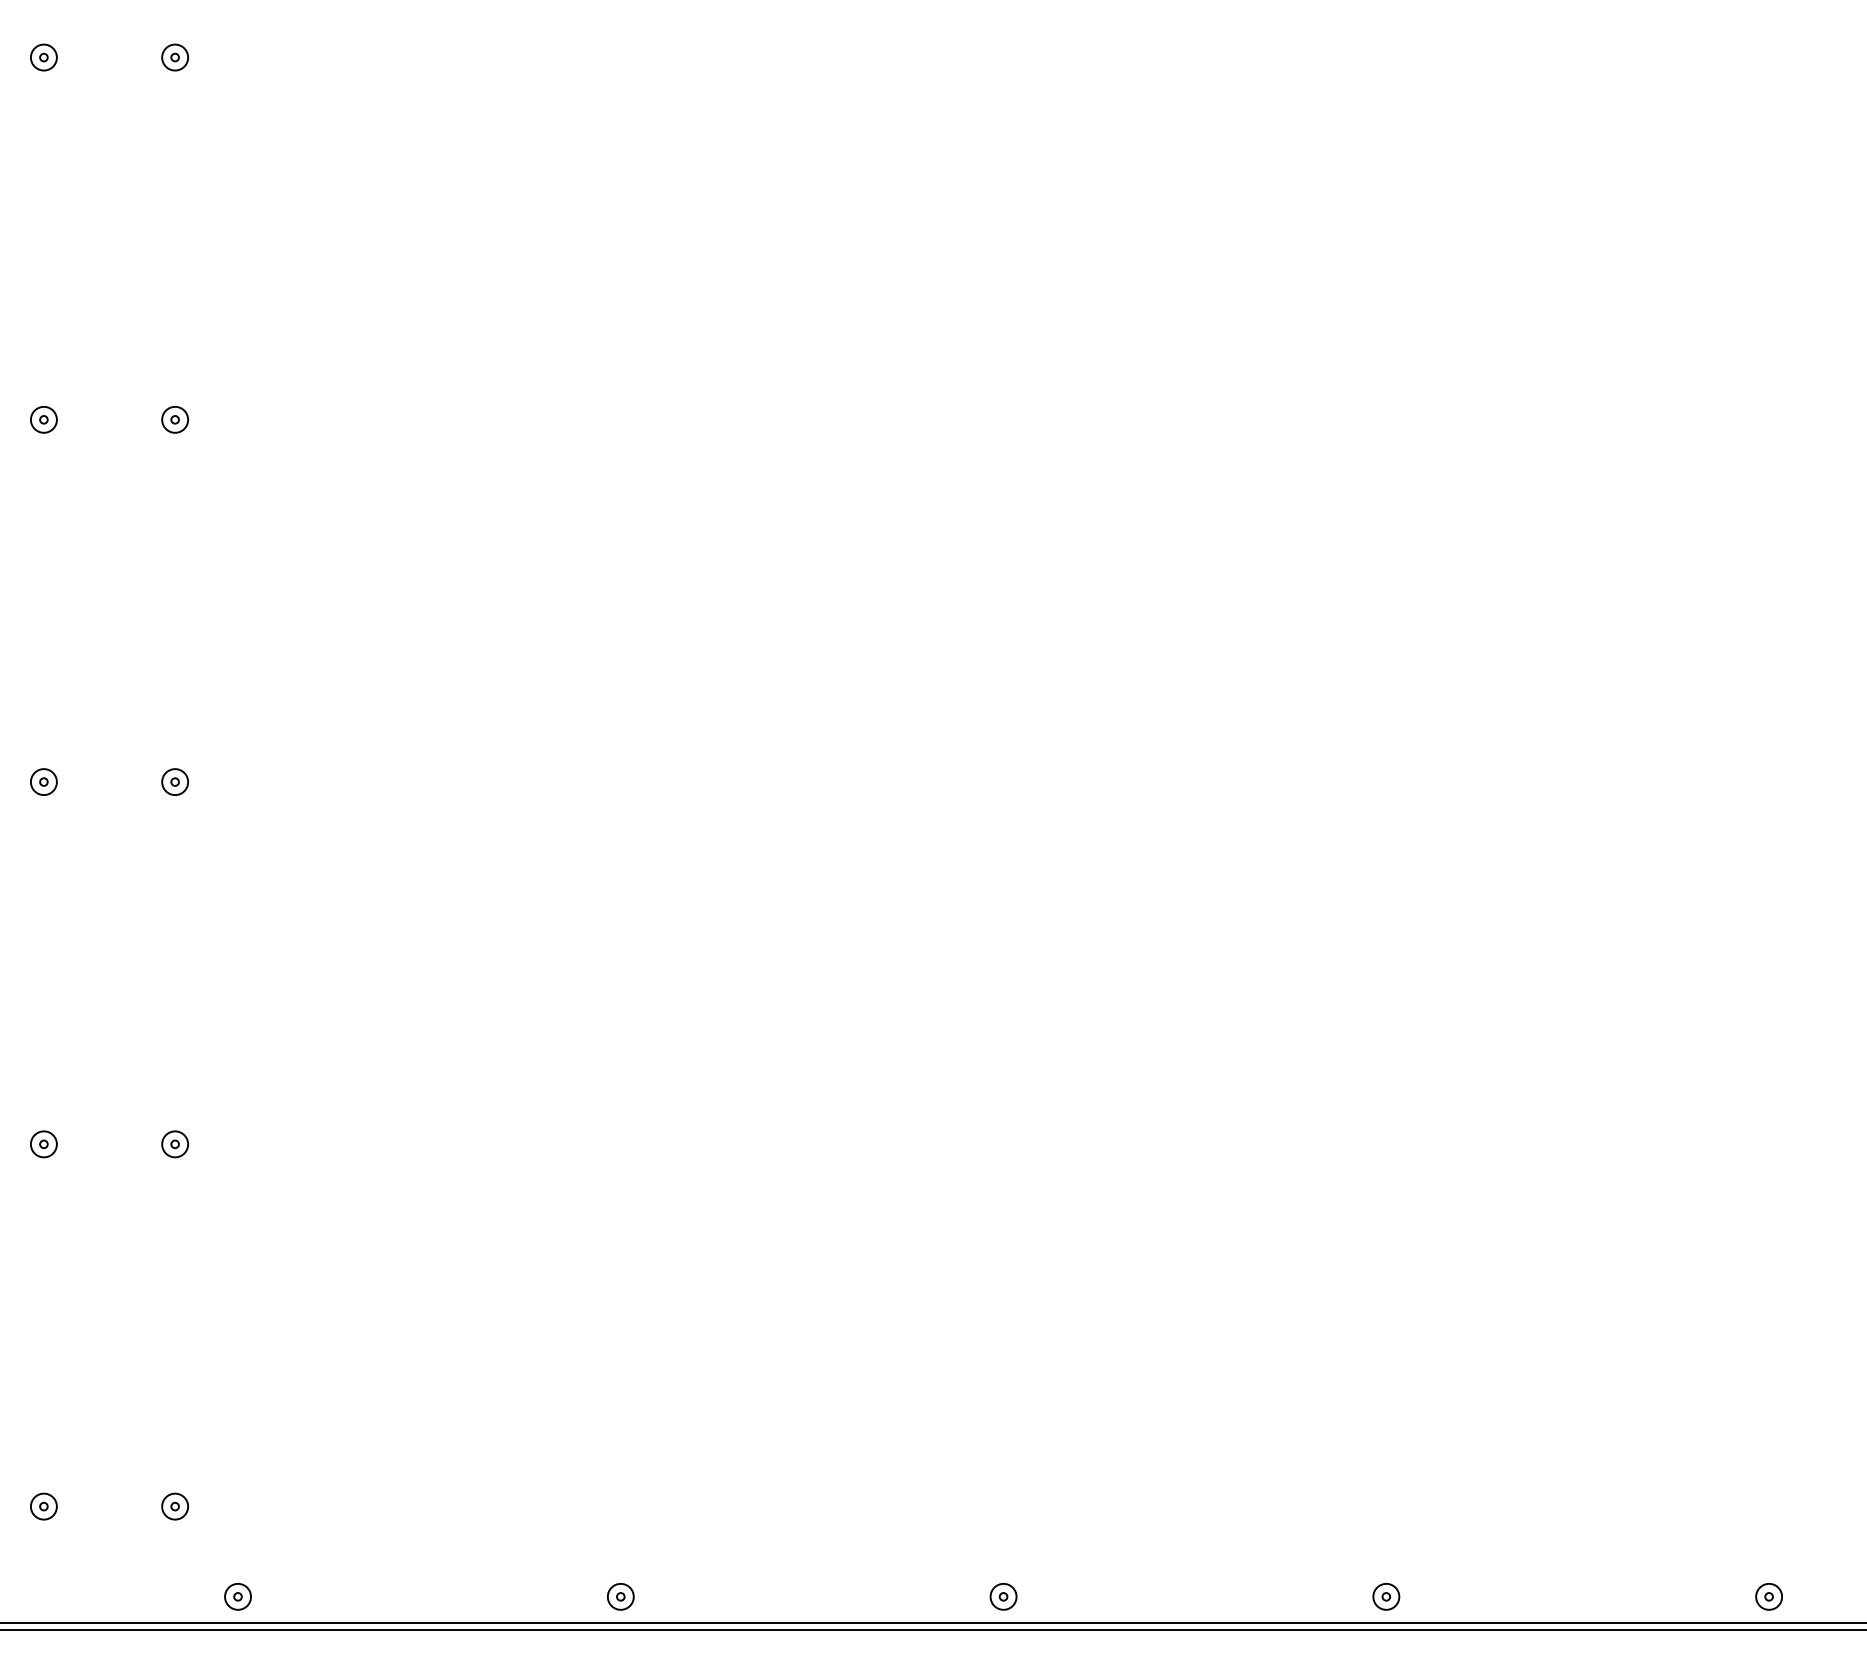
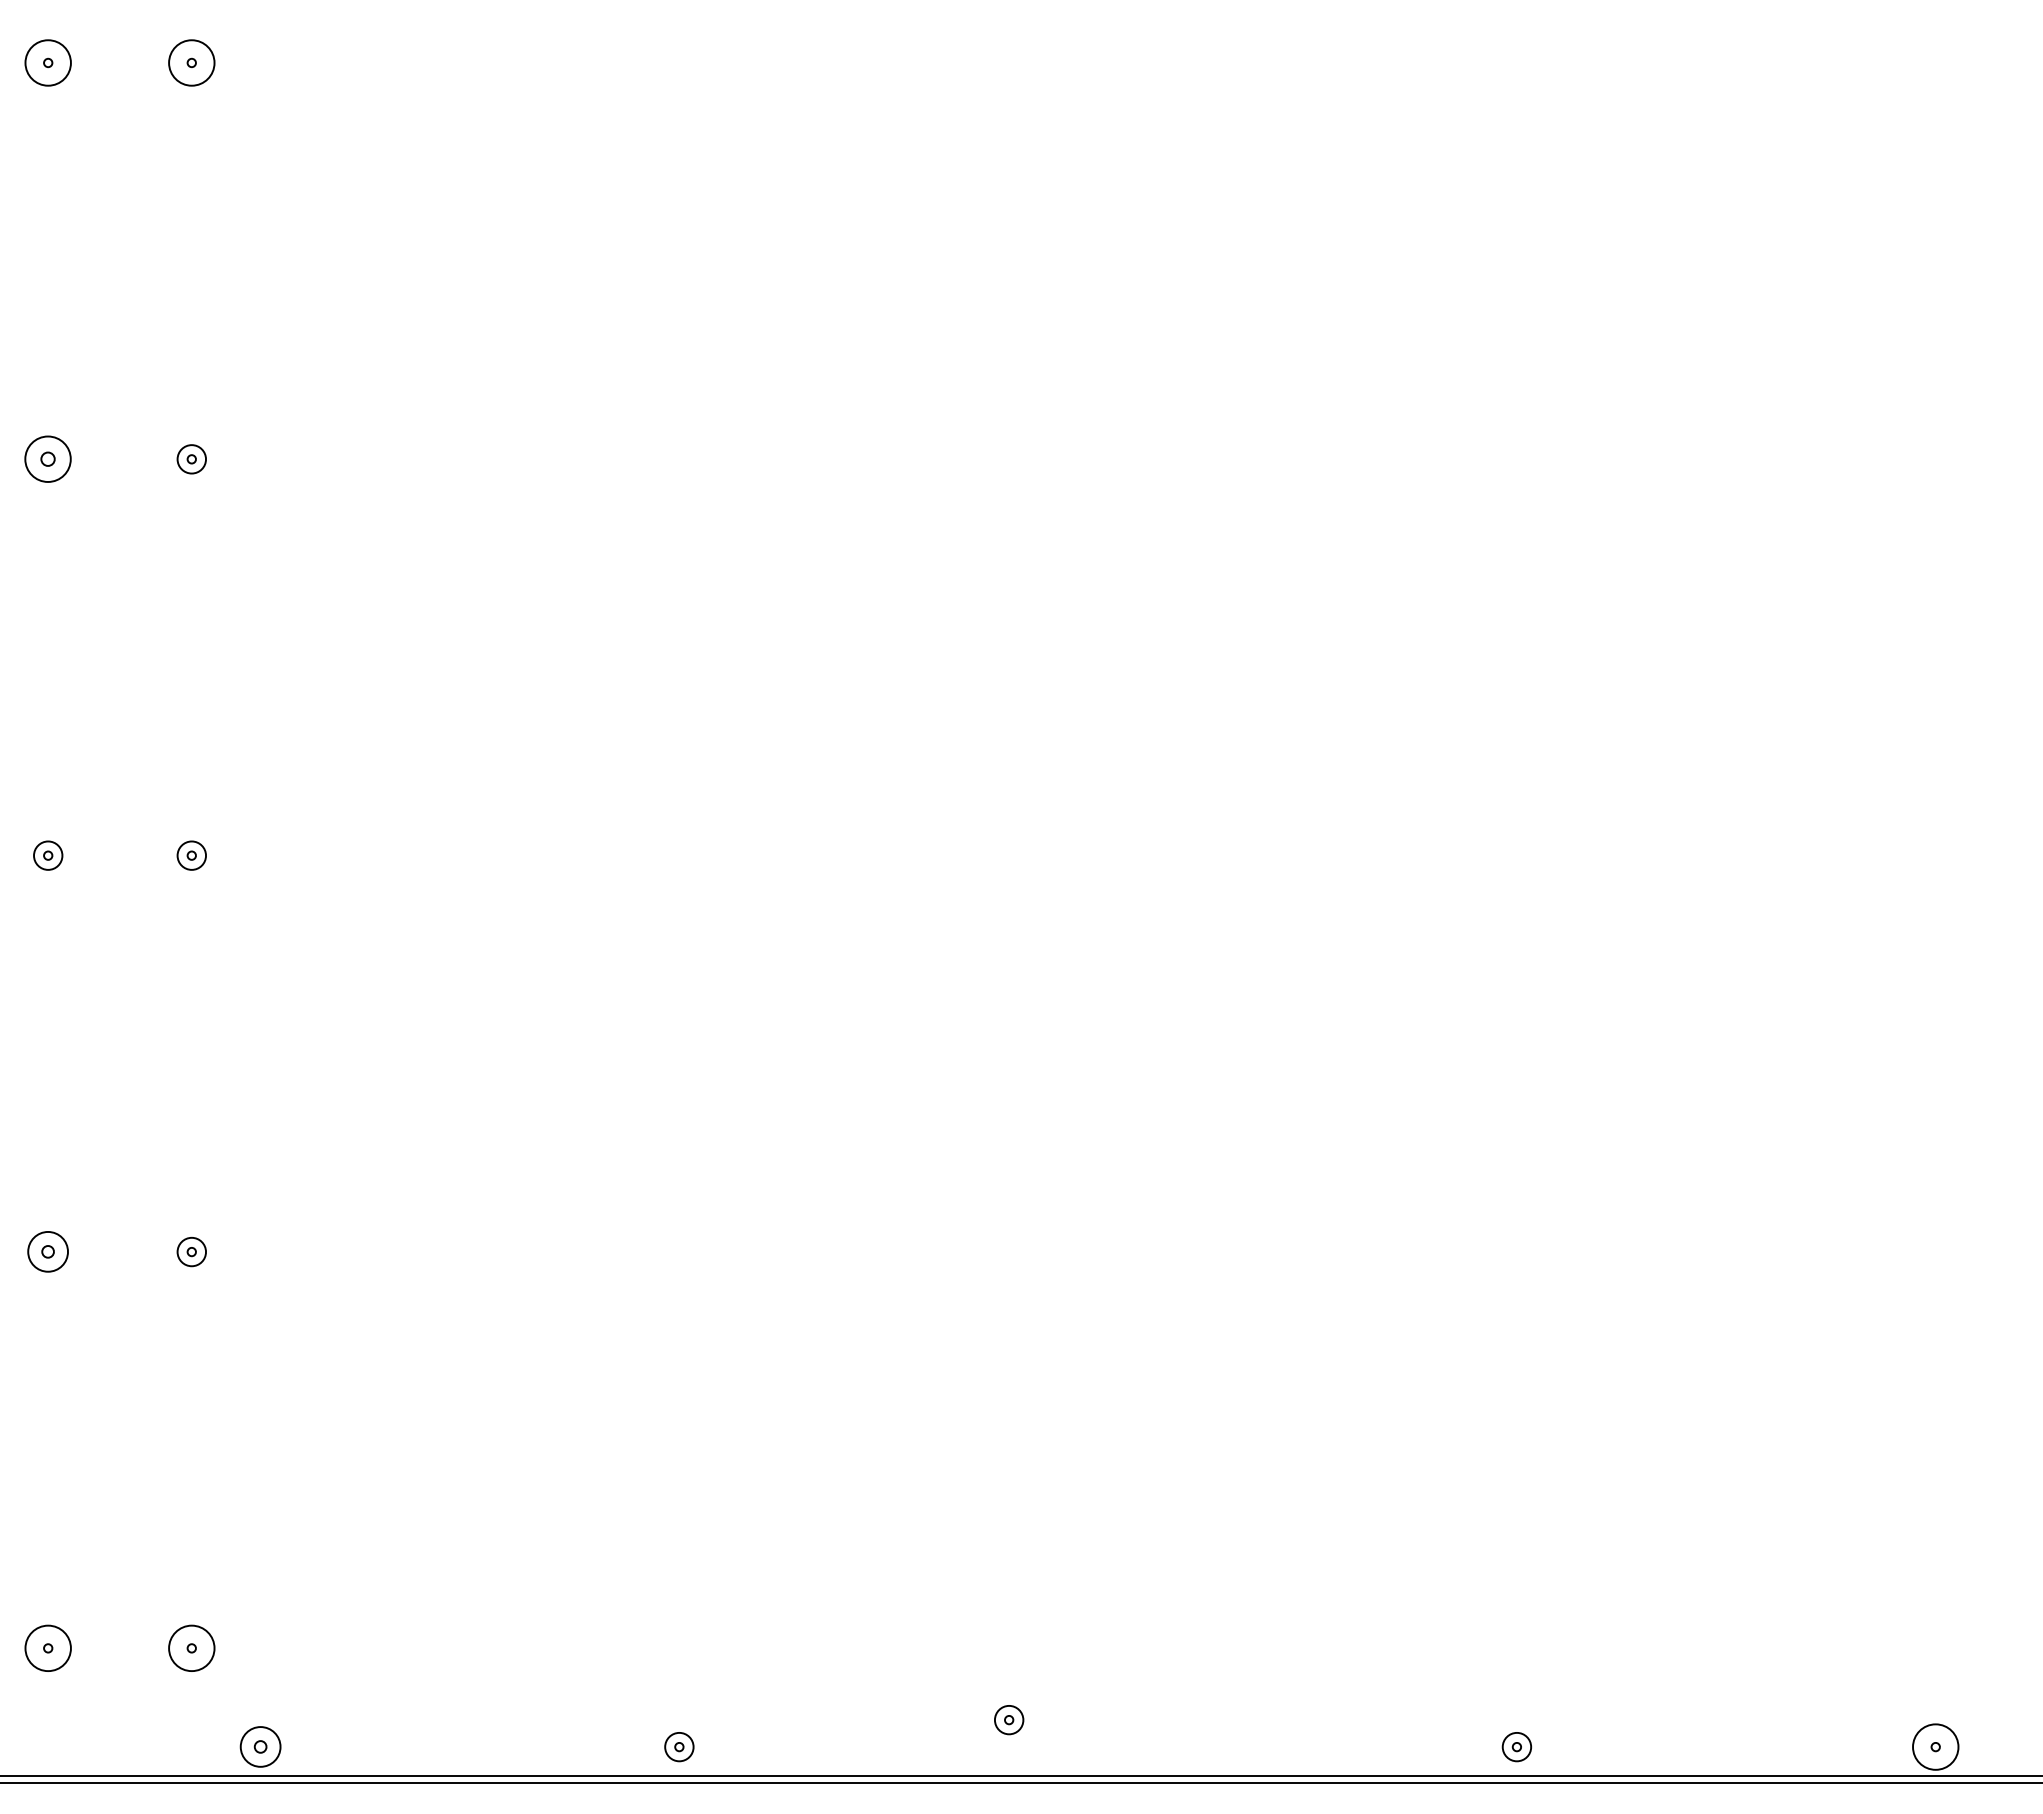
circle: (44, 57) -> (48, 62), size x1.6
circle: (174, 57) -> (191, 62), size x1.6
part: (44, 419) -> (48, 459), size x1.6
part: (44, 1144) -> (48, 1252), size x1.4
circle: (44, 1506) -> (48, 1648), size x1.6
circle: (174, 1506) -> (191, 1648), size x1.6
circle: (1768, 1596) -> (1935, 1746), size x1.6
part: (237, 1597) -> (260, 1747), size x1.4
part: (1003, 1597) -> (1009, 1720), moved

